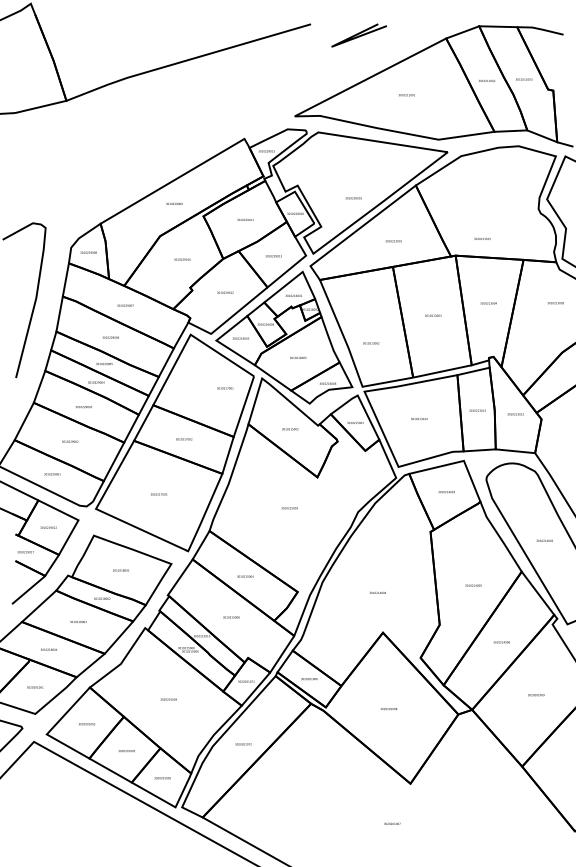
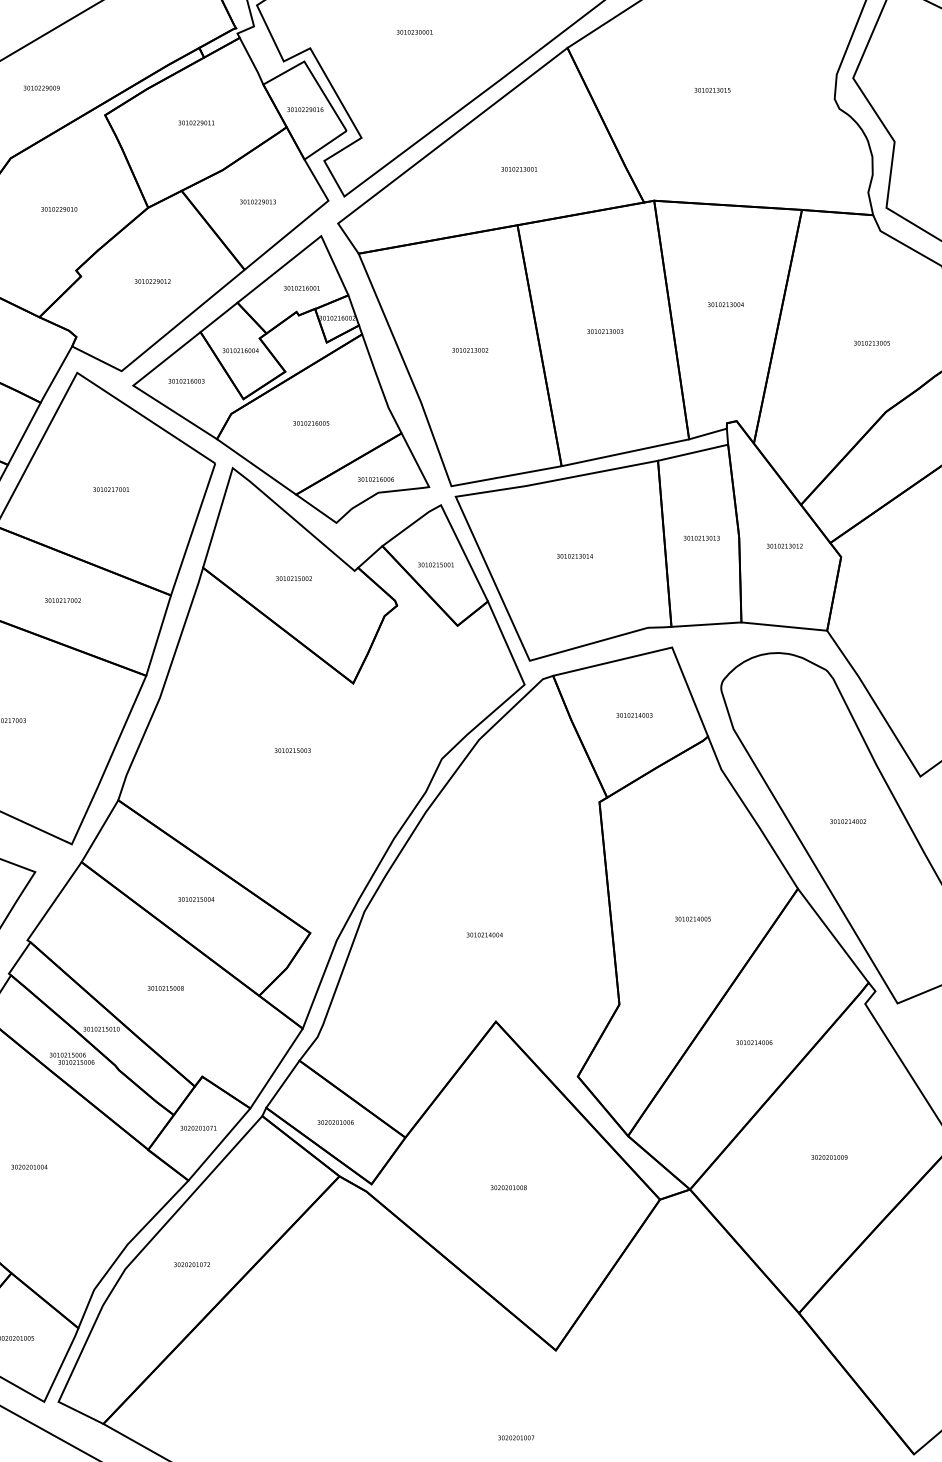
text: (353, 198) -> (414, 32), moved
text: (482, 238) -> (712, 89), moved
text: (555, 303) -> (871, 344), moved
text: (371, 343) -> (470, 350), moved
text: (225, 388) -> (111, 489), moved

